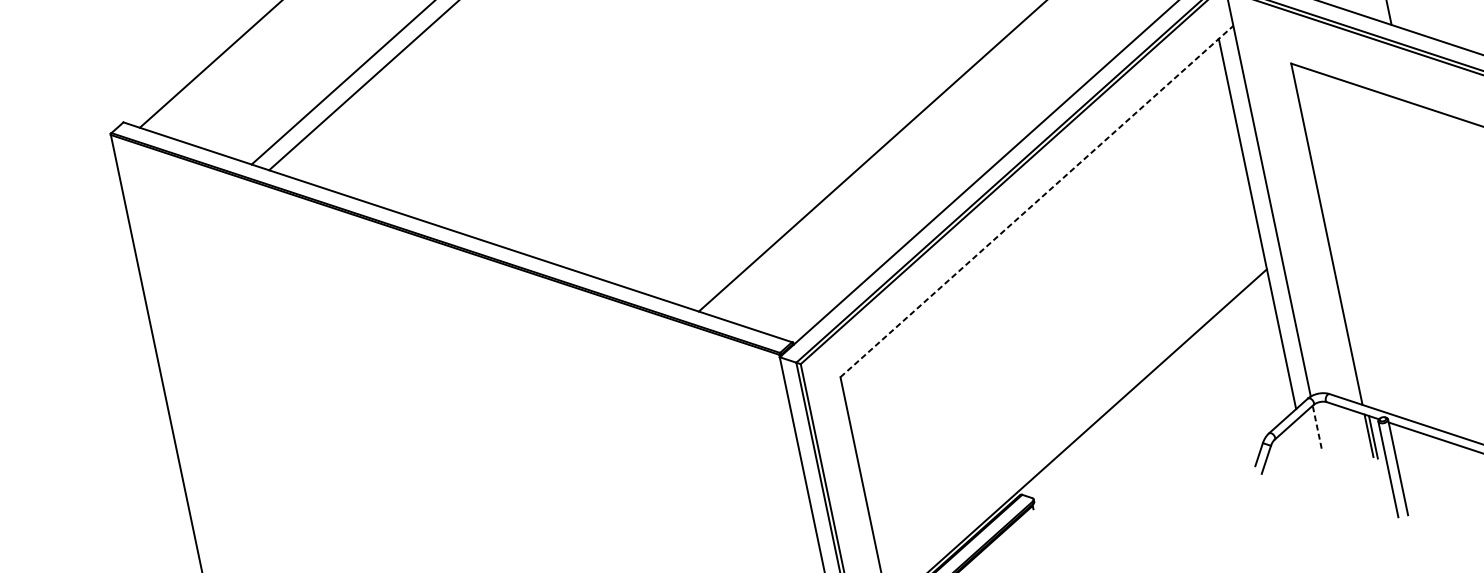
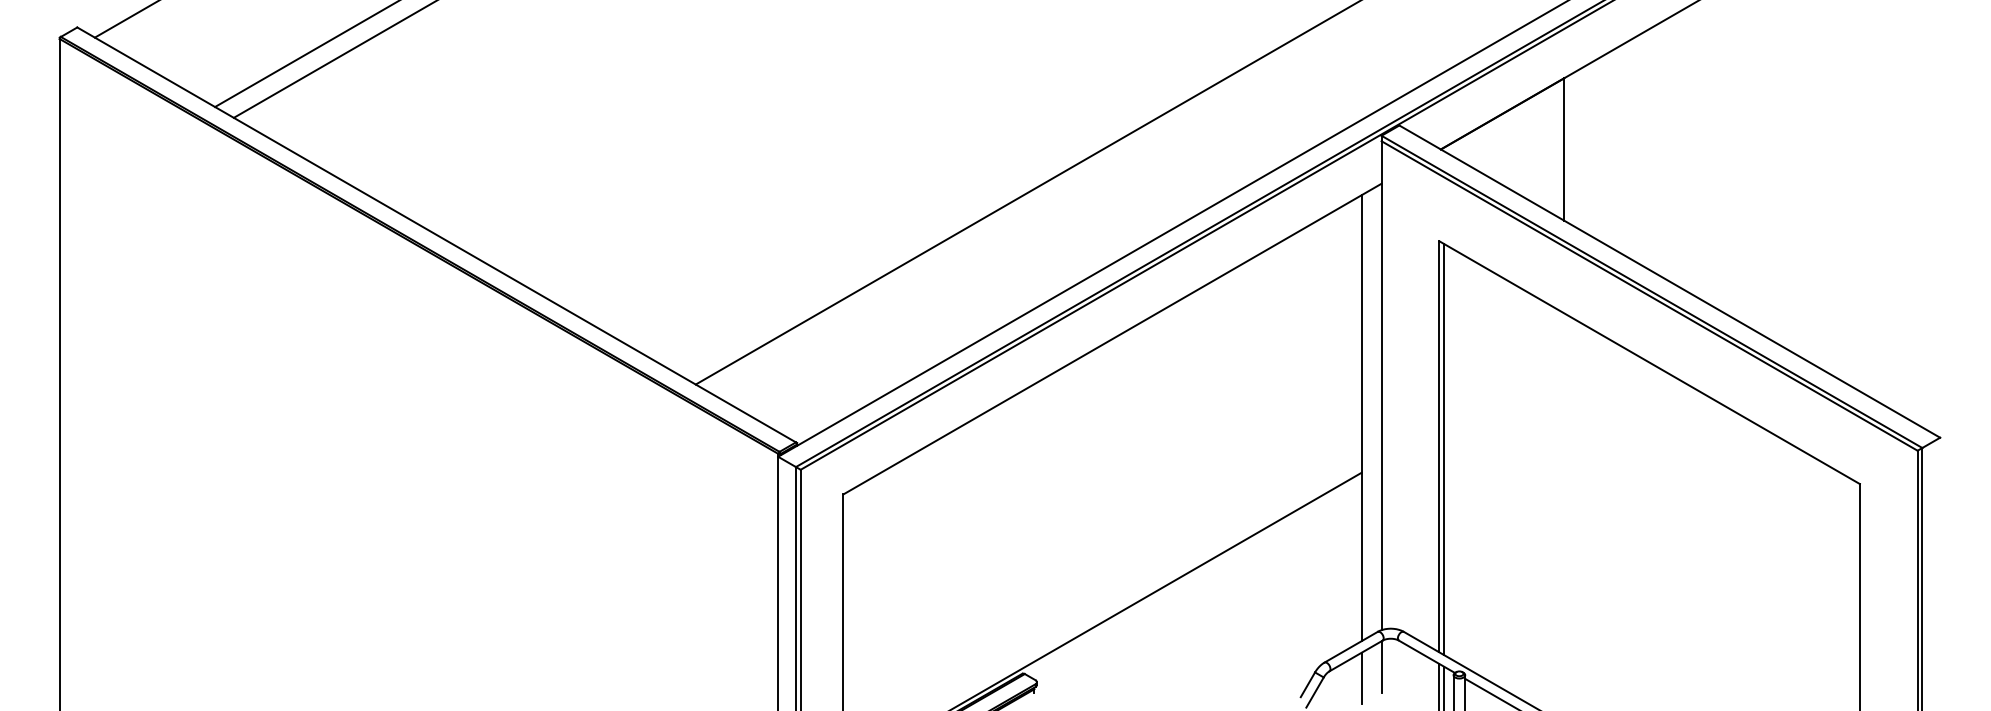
line: (1036, 201) -> (1112, 339), dashed -> solid
line: (1331, 235) -> (1444, 449), added
line: (1317, 427) -> (1381, 667), dashed -> solid
line: (1302, 439) -> (1361, 677), added

